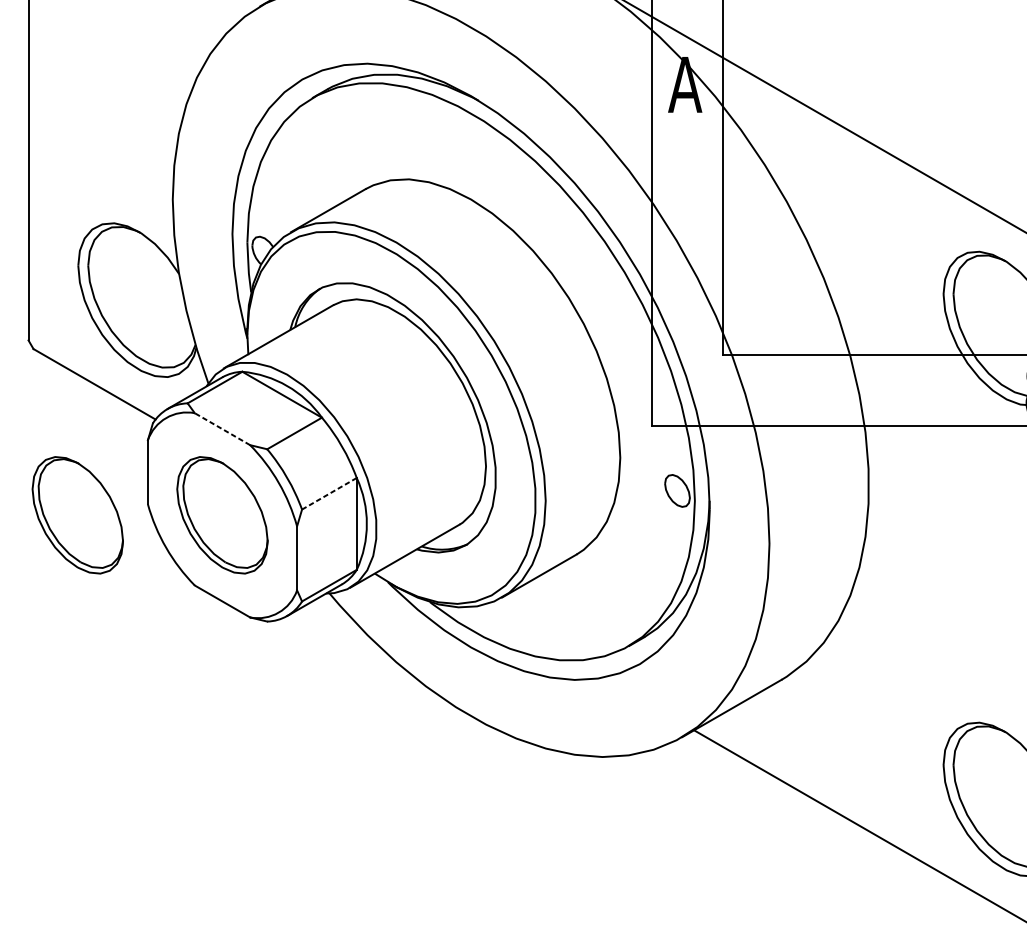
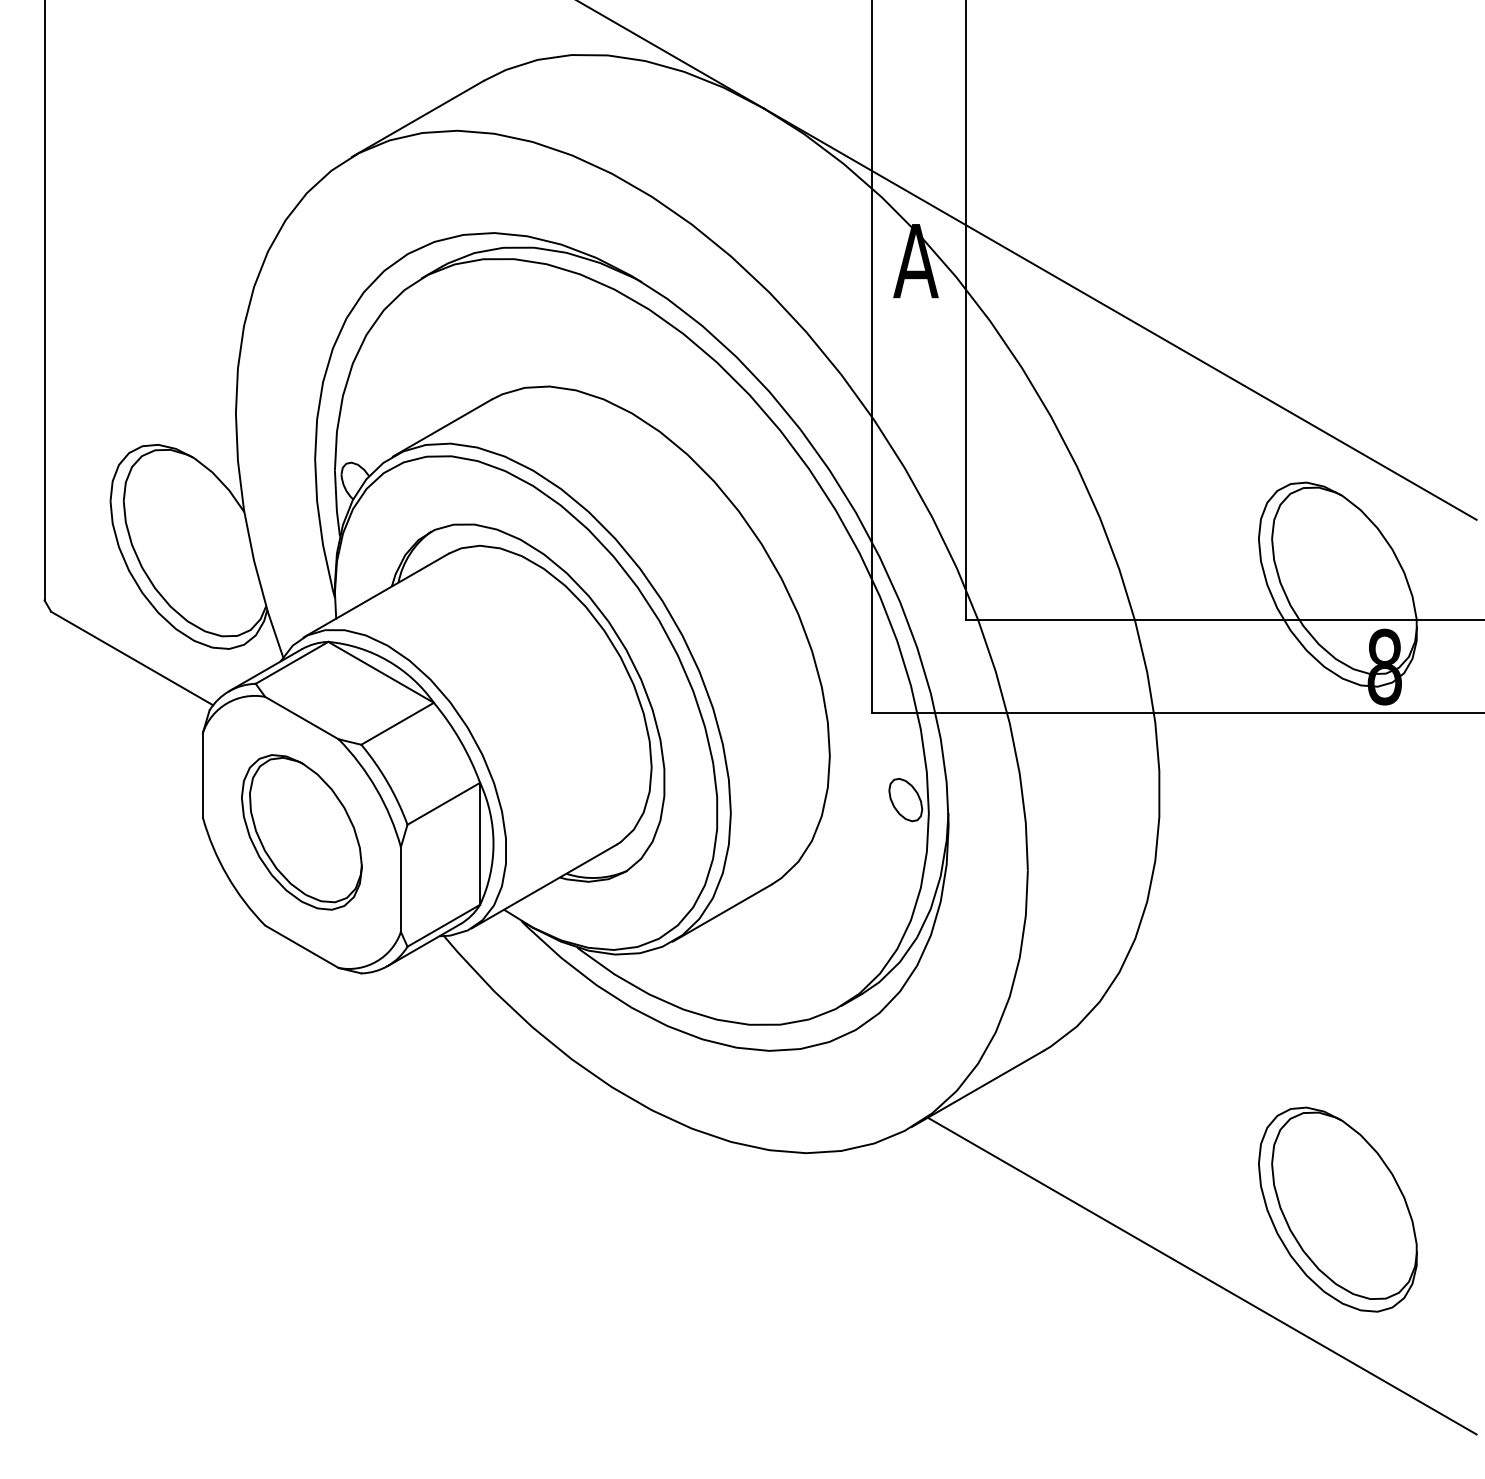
line: (222, 428) -> (301, 717), dashed -> solid
line: (329, 493) -> (443, 803), dashed -> solid
part: (77, 515) -> (109, 832), removed

